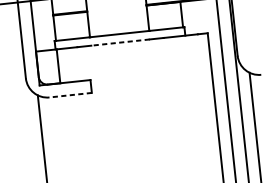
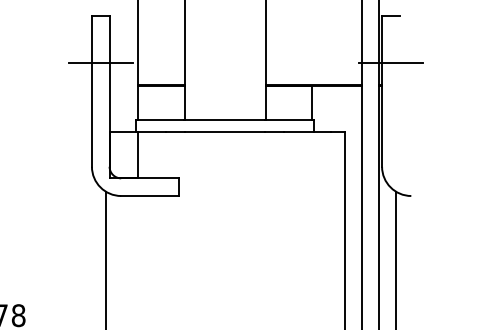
line: (119, 42) -> (224, 131), dashed -> solid
line: (70, 95) -> (149, 196), dashed -> solid

